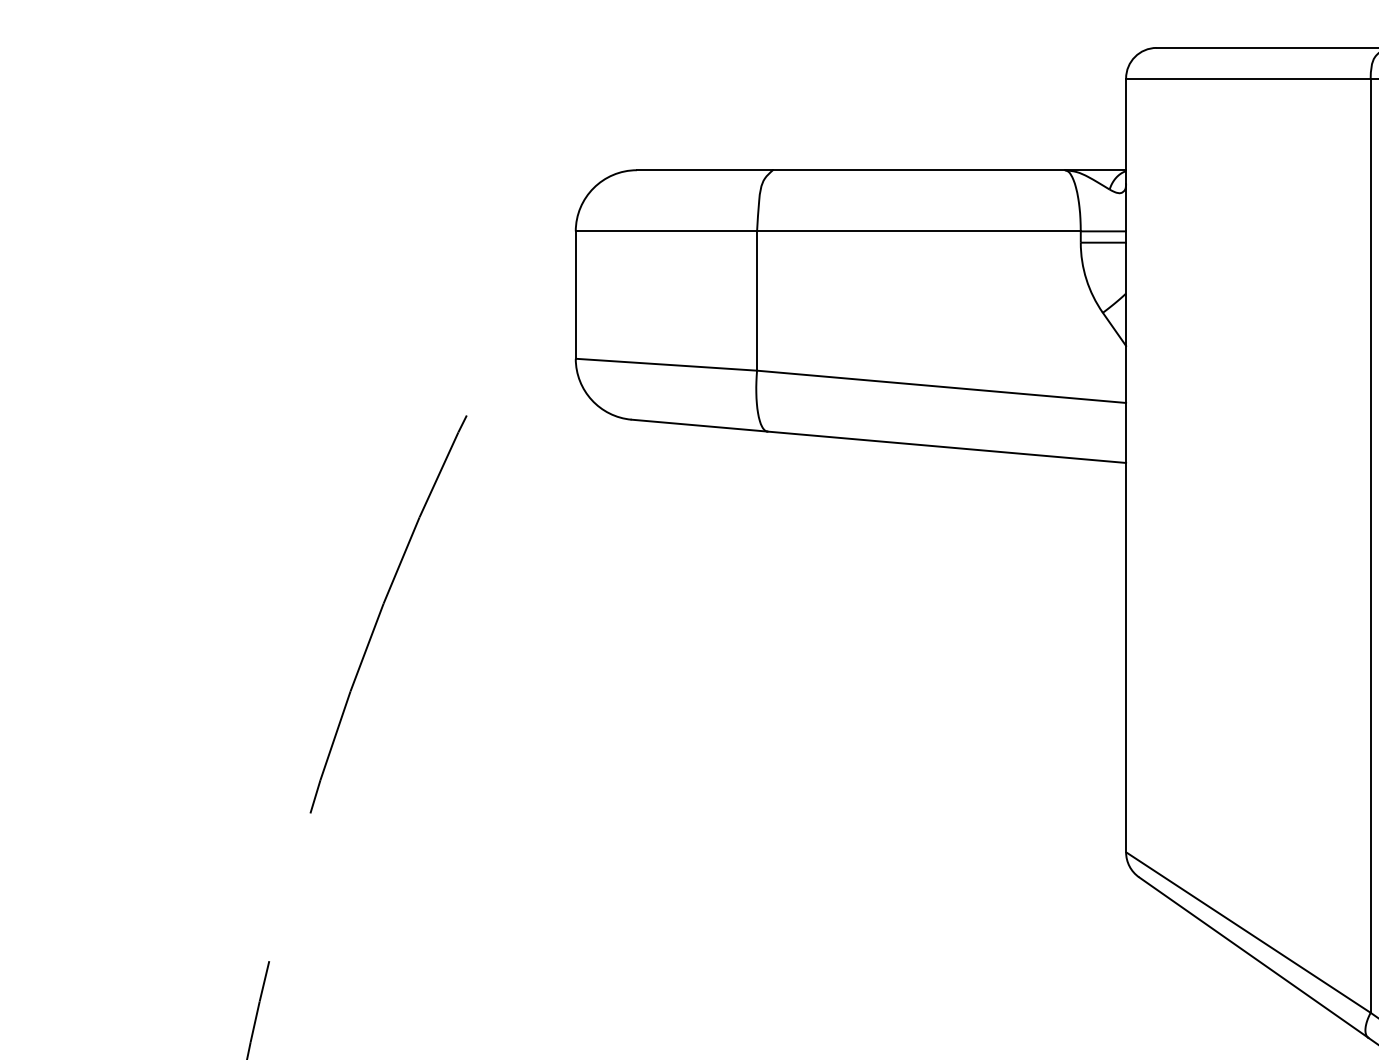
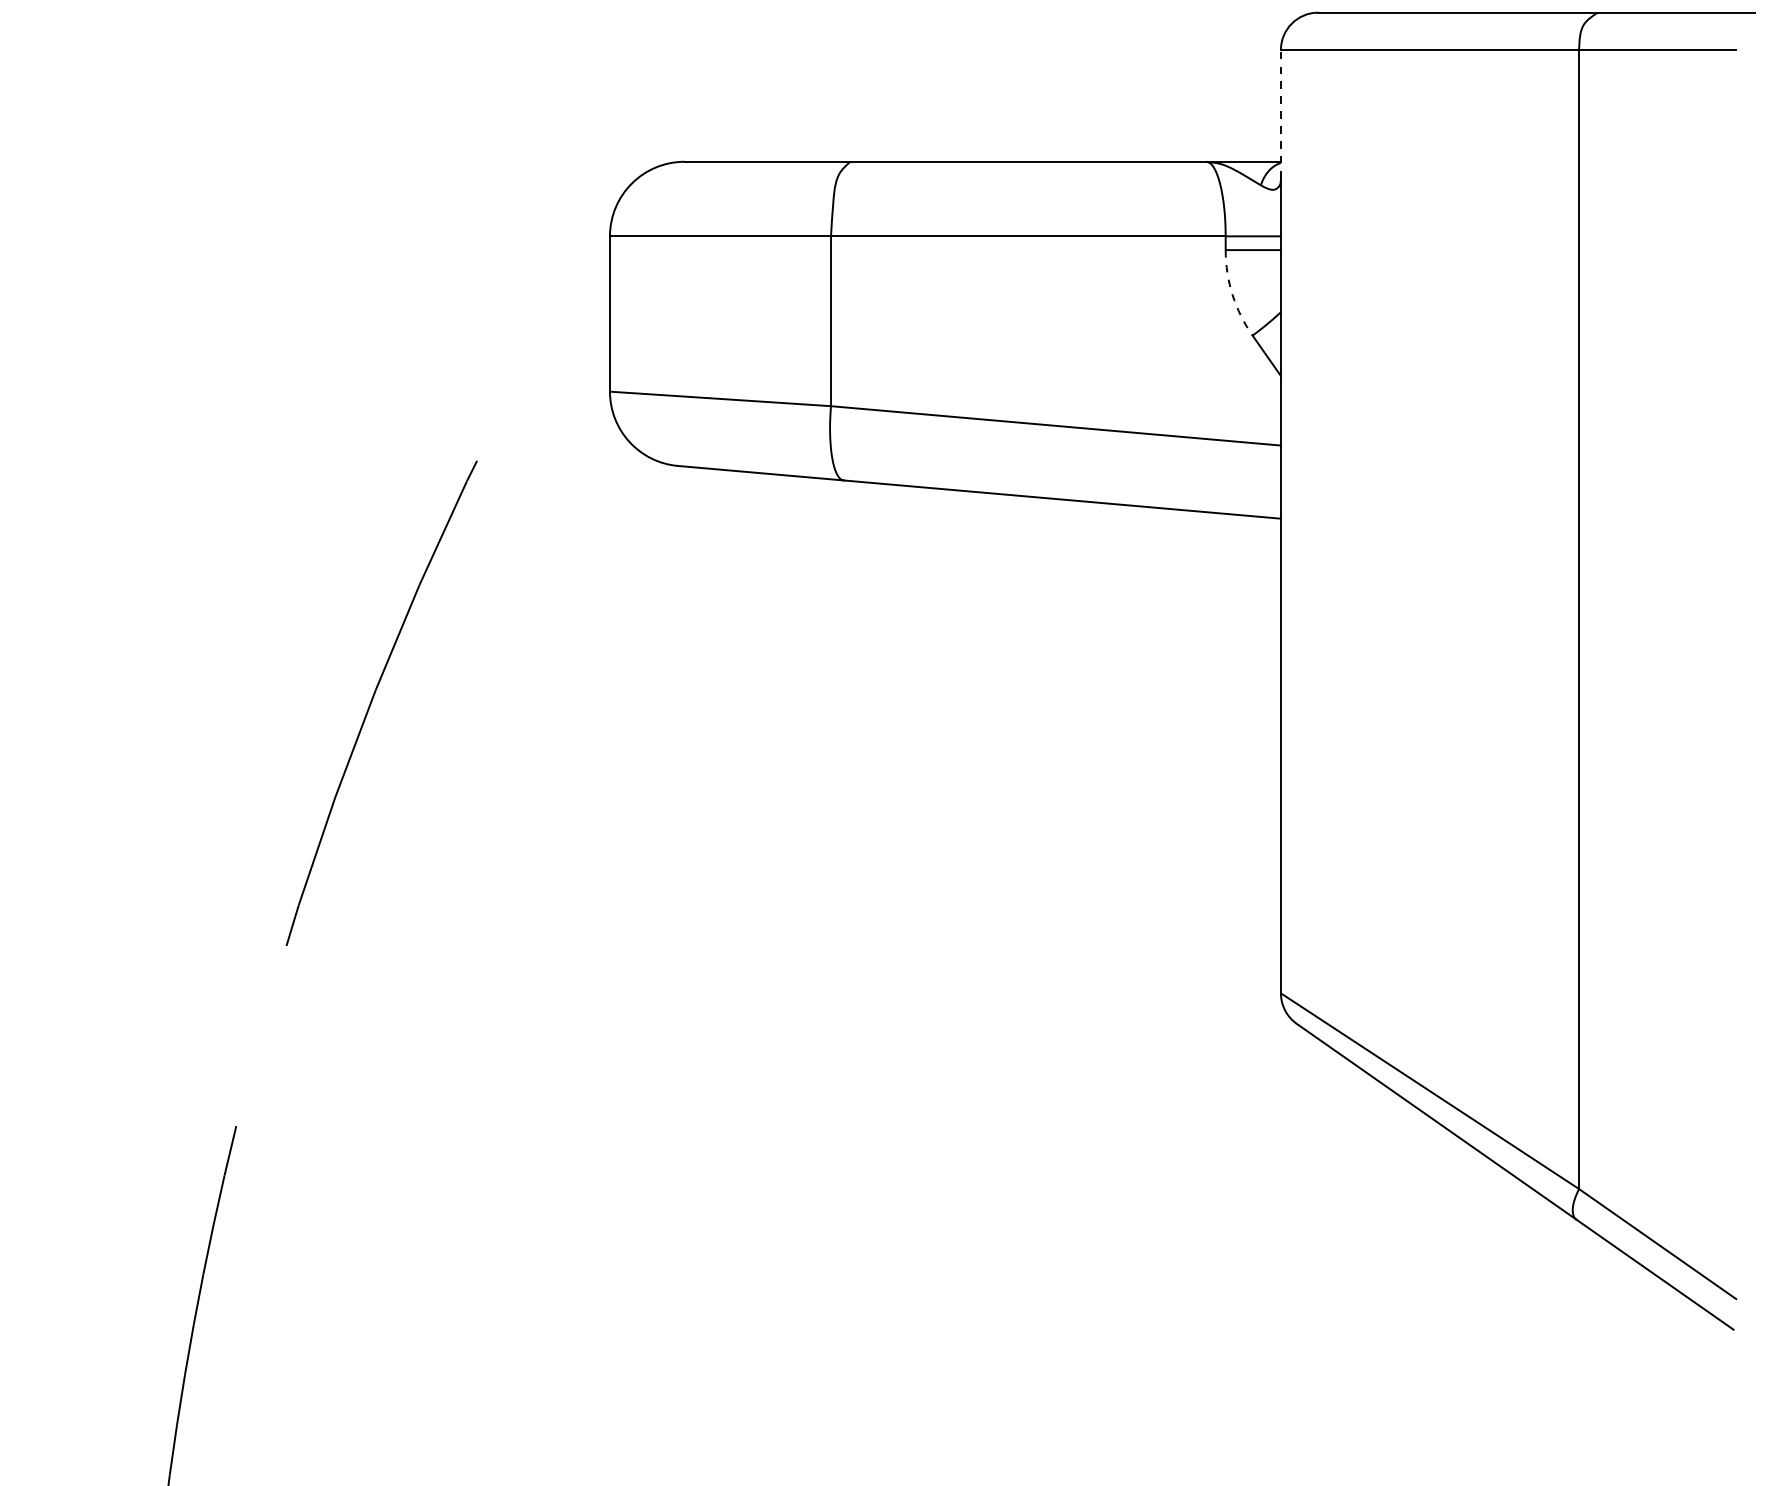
line: (1125, 130) -> (1280, 113), solid -> dashed
arc: (1086, 279) -> (1232, 294), solid -> dashed

